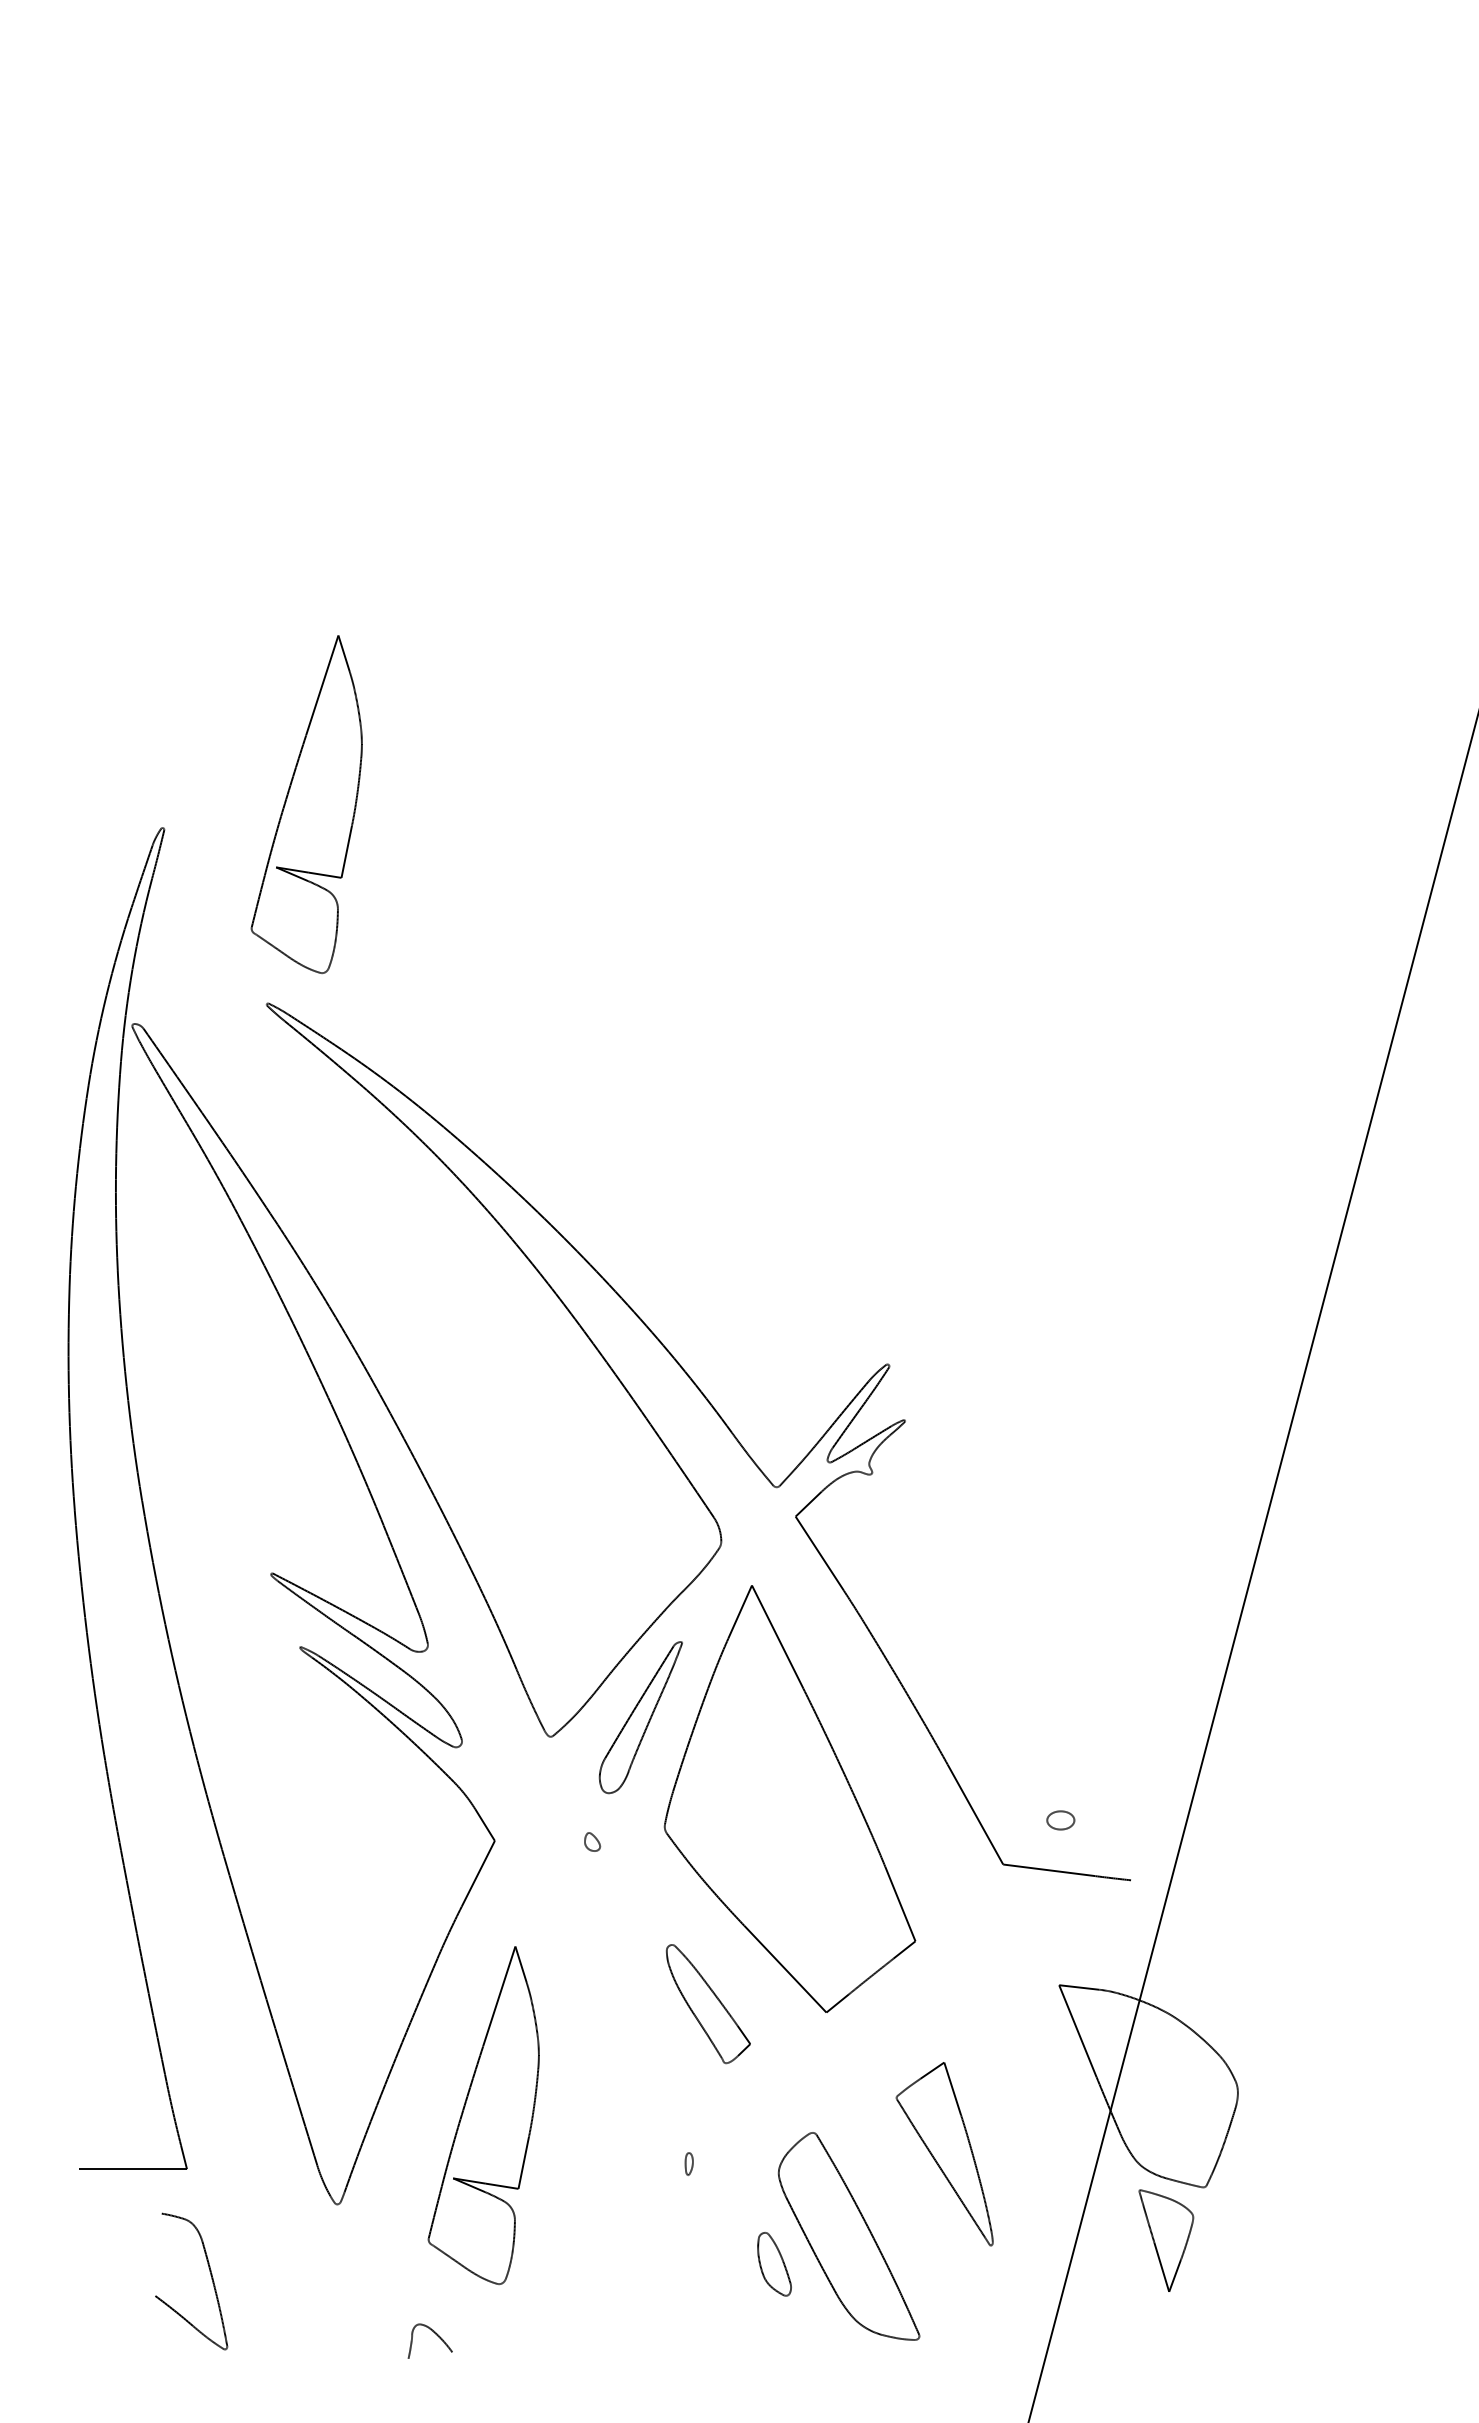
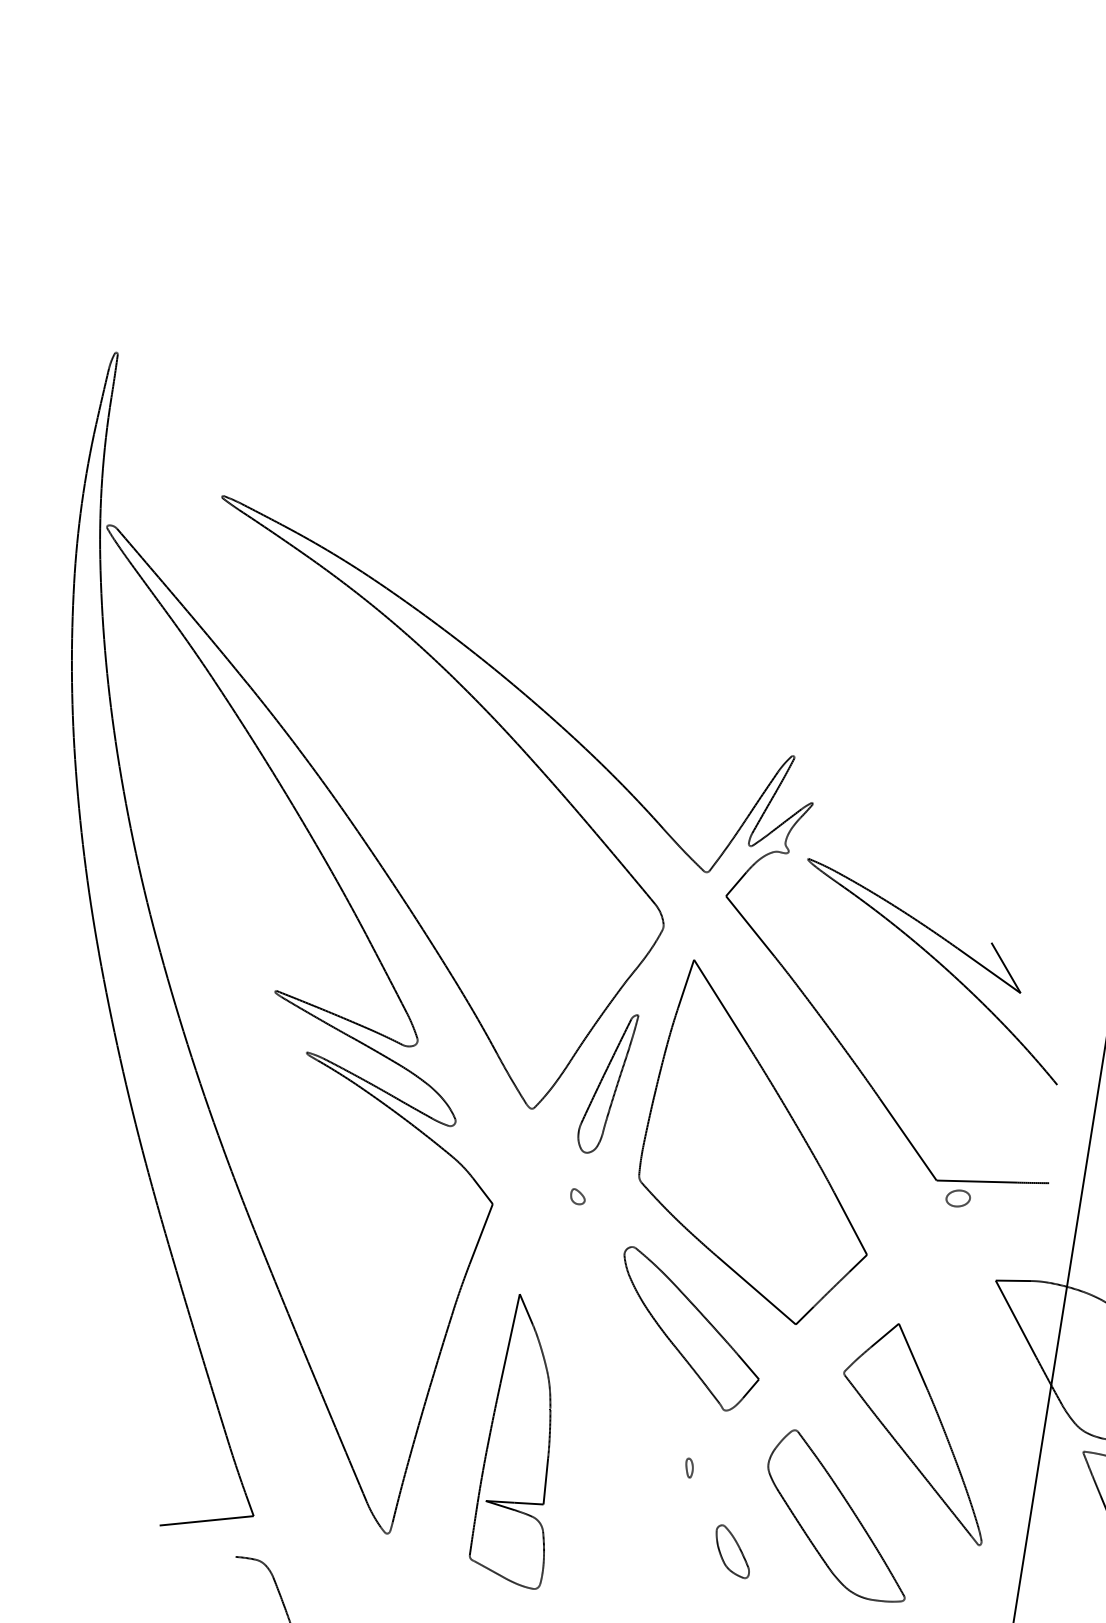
part: (306, 804) -> (239, 319), removed
part: (1030, 1617) -> (938, 963), added
part: (1060, 1820) -> (958, 1198), moved
part: (708, 2003) -> (692, 1326), size x1.67
part: (944, 2153) -> (910, 1436), size x1.43
part: (774, 2264) -> (732, 1551), moved

